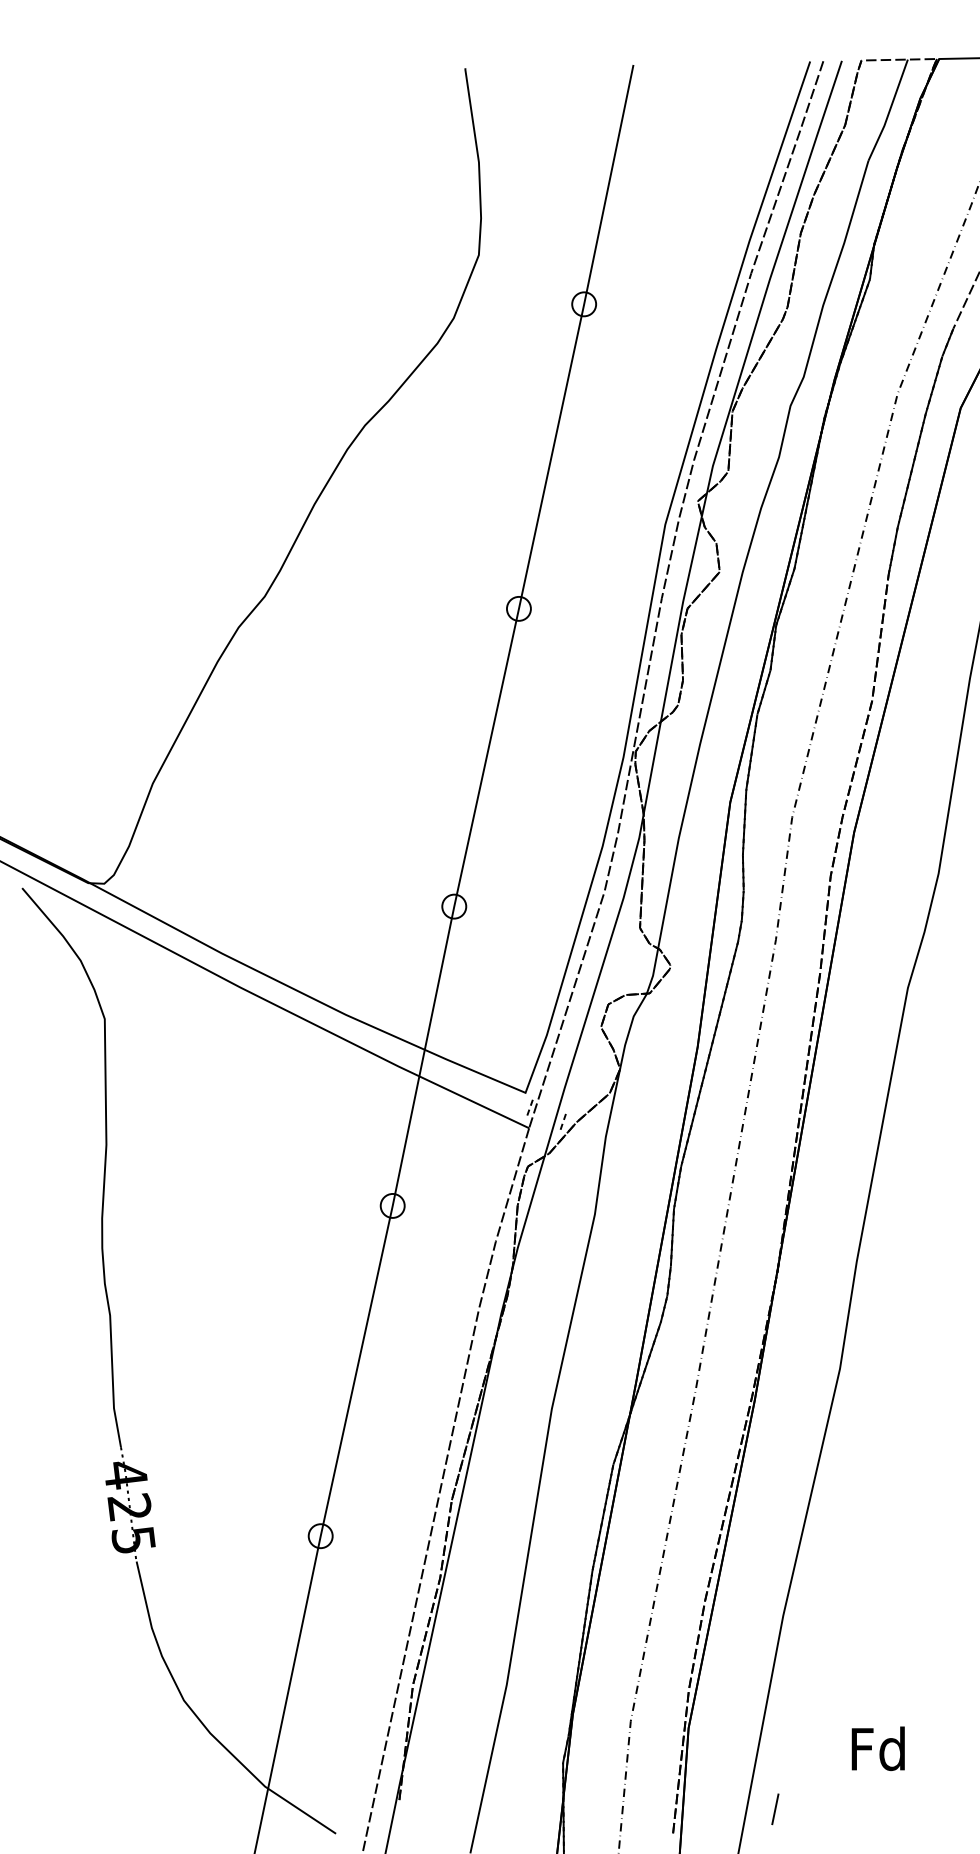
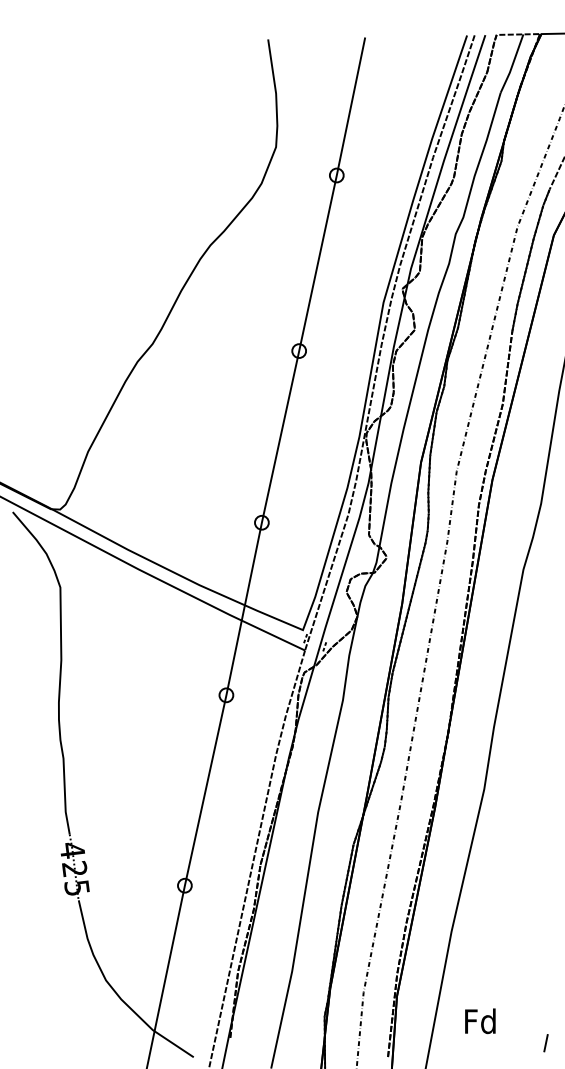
text: (878, 1749) -> (480, 1021), moved
line: (774, 1809) -> (545, 1043), moved

